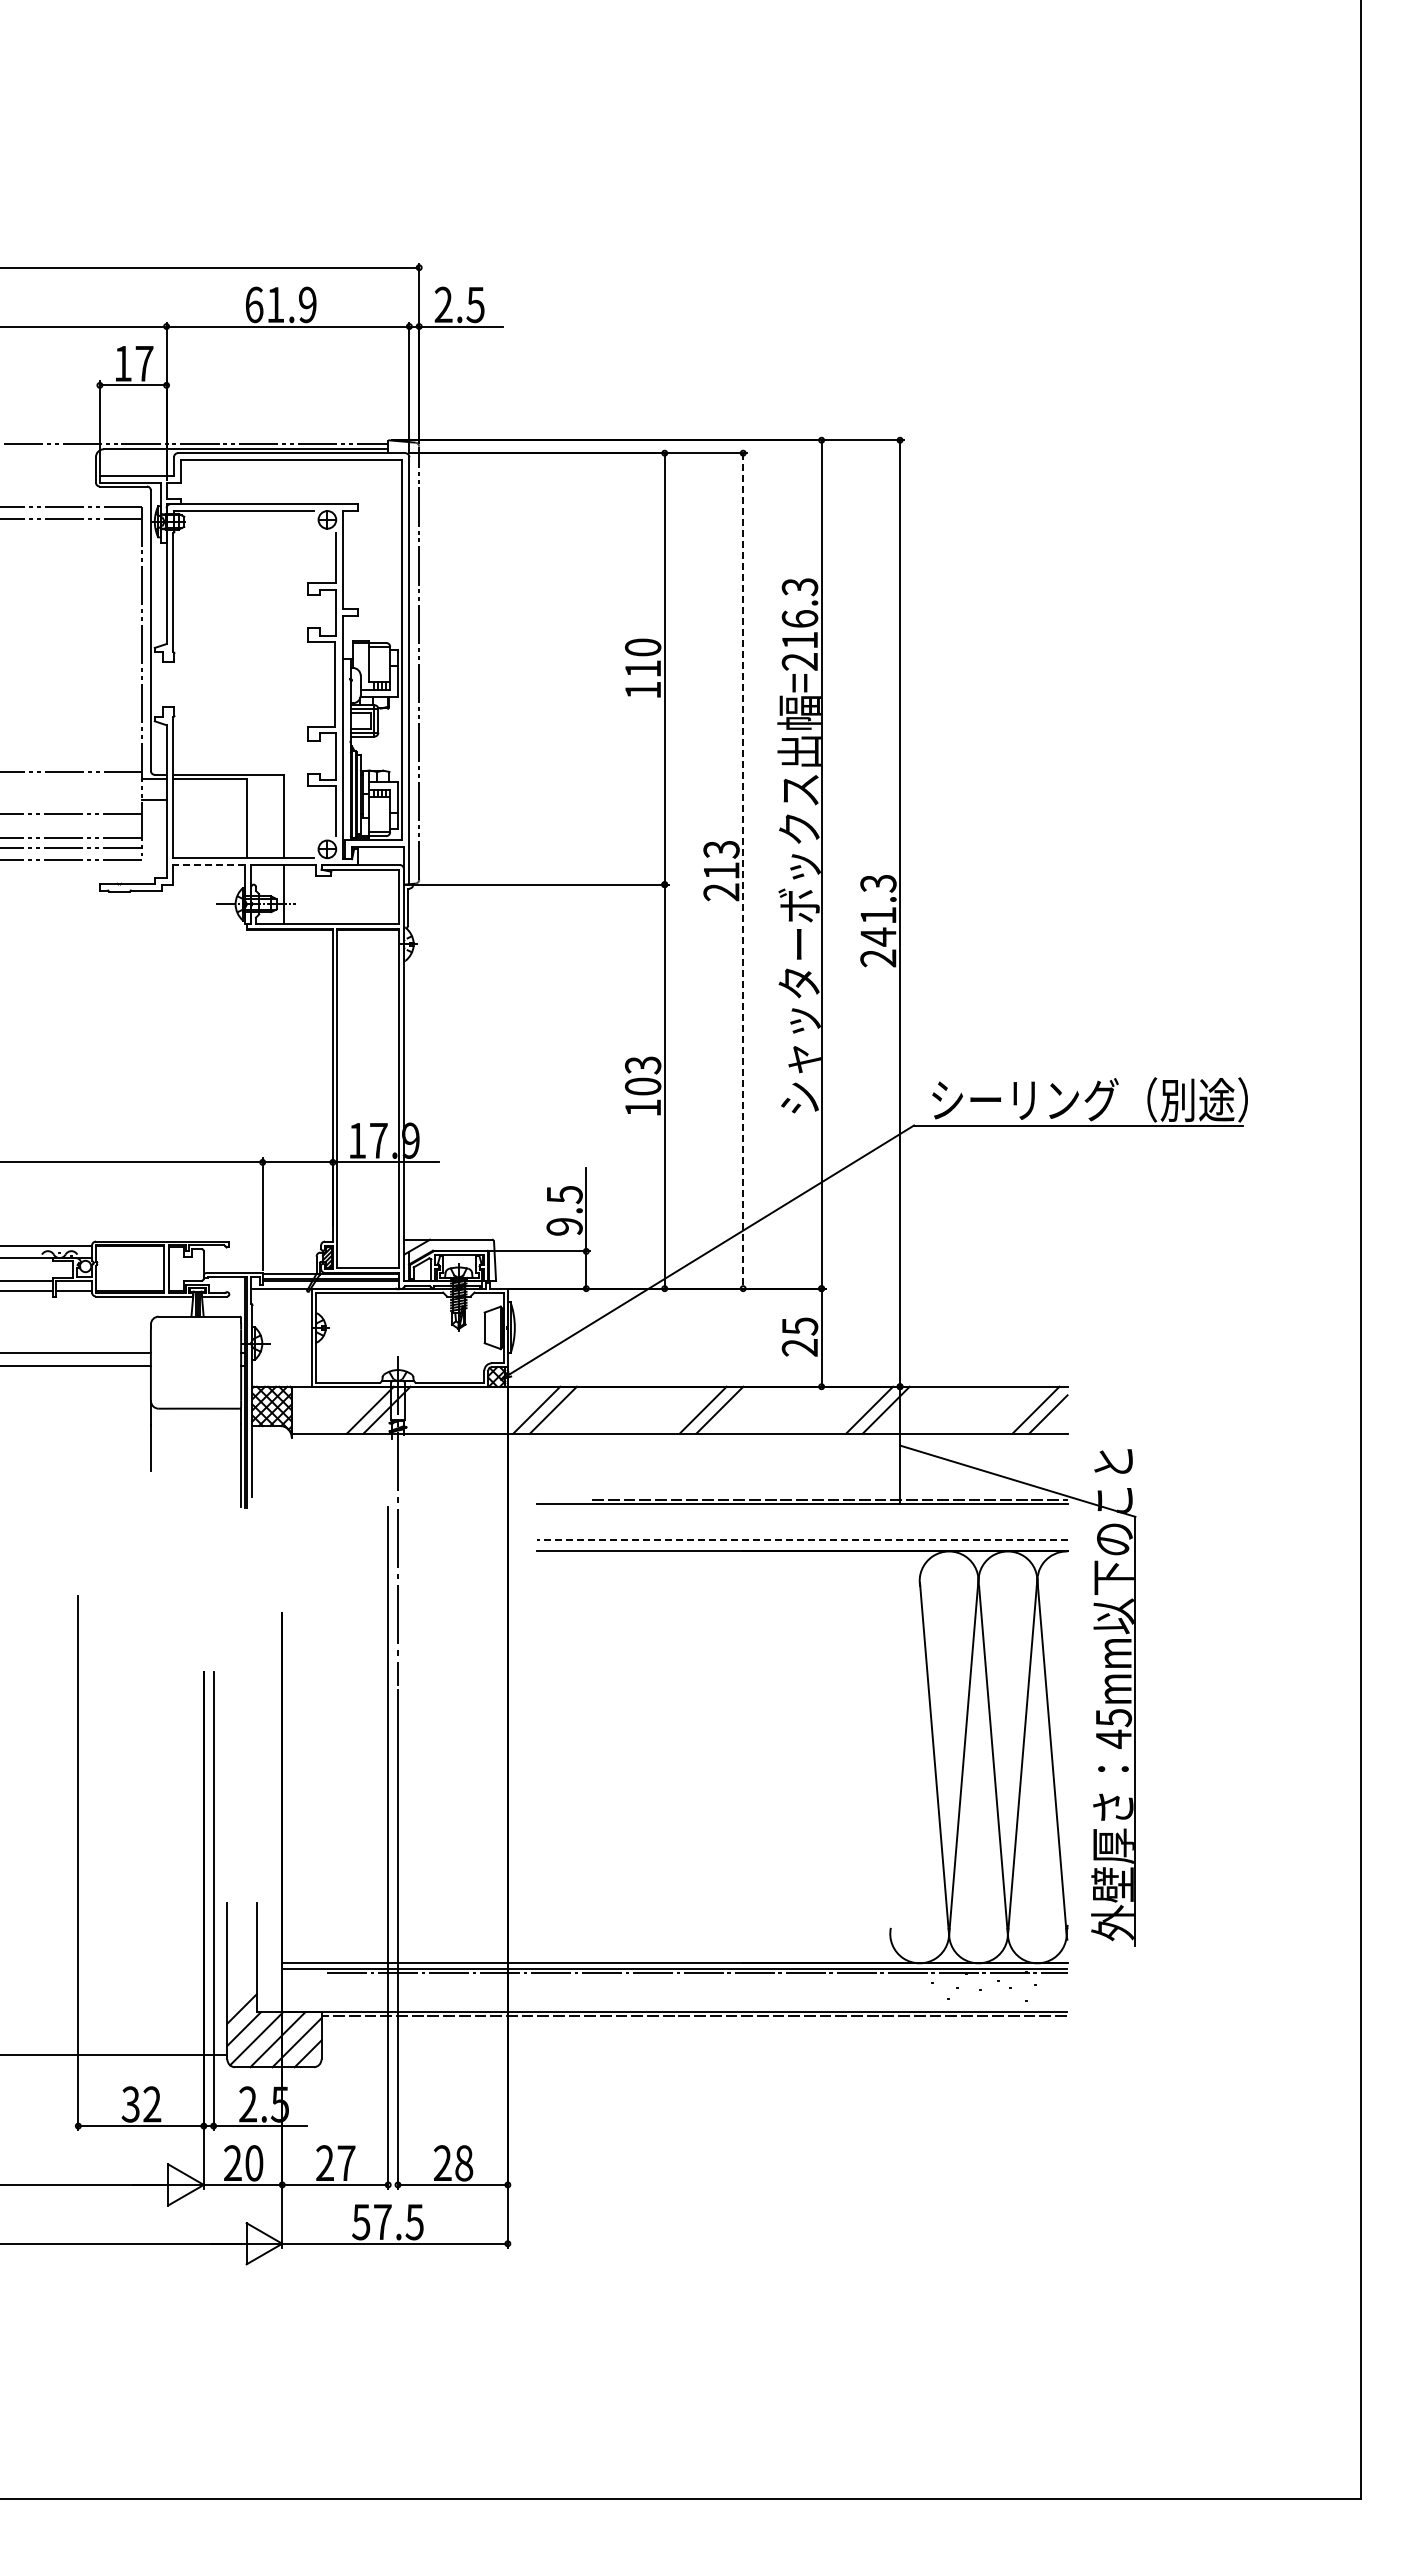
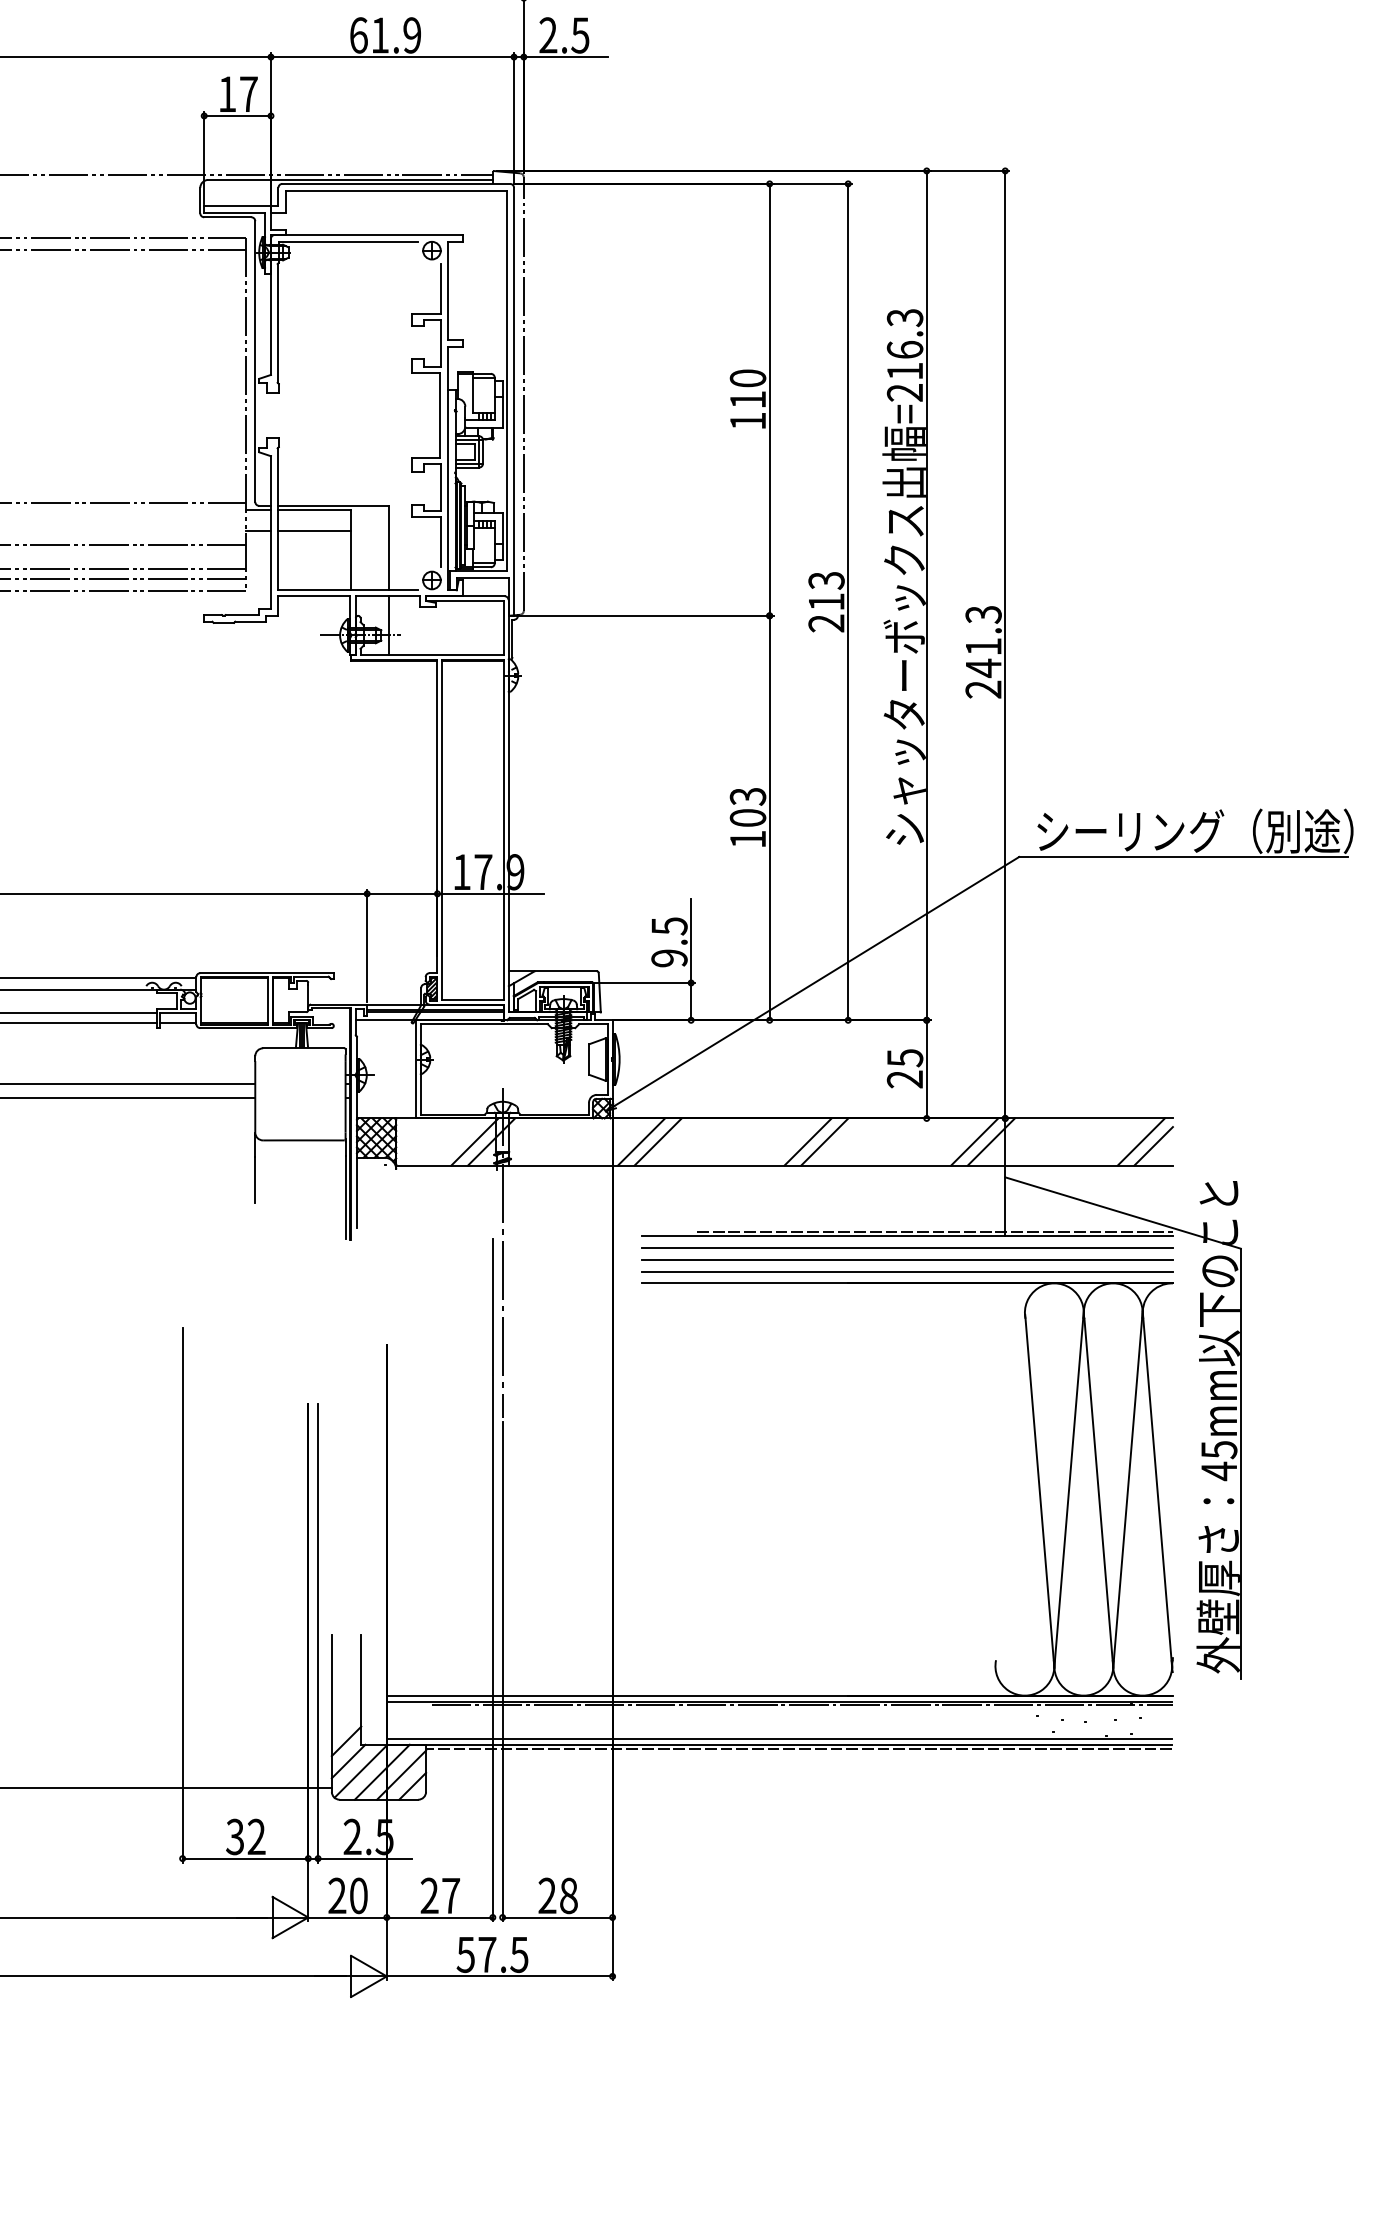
line: (210, 800) -> (314, 531), added
line: (208, 865) -> (312, 596), dashed -> solid
line: (743, 870) -> (848, 601), dashed -> solid
line: (802, 1516) -> (907, 1248), added
line: (802, 1527) -> (907, 1259), added
line: (801, 1539) -> (906, 1271), dashed -> solid
line: (674, 2006) -> (779, 1738), added

